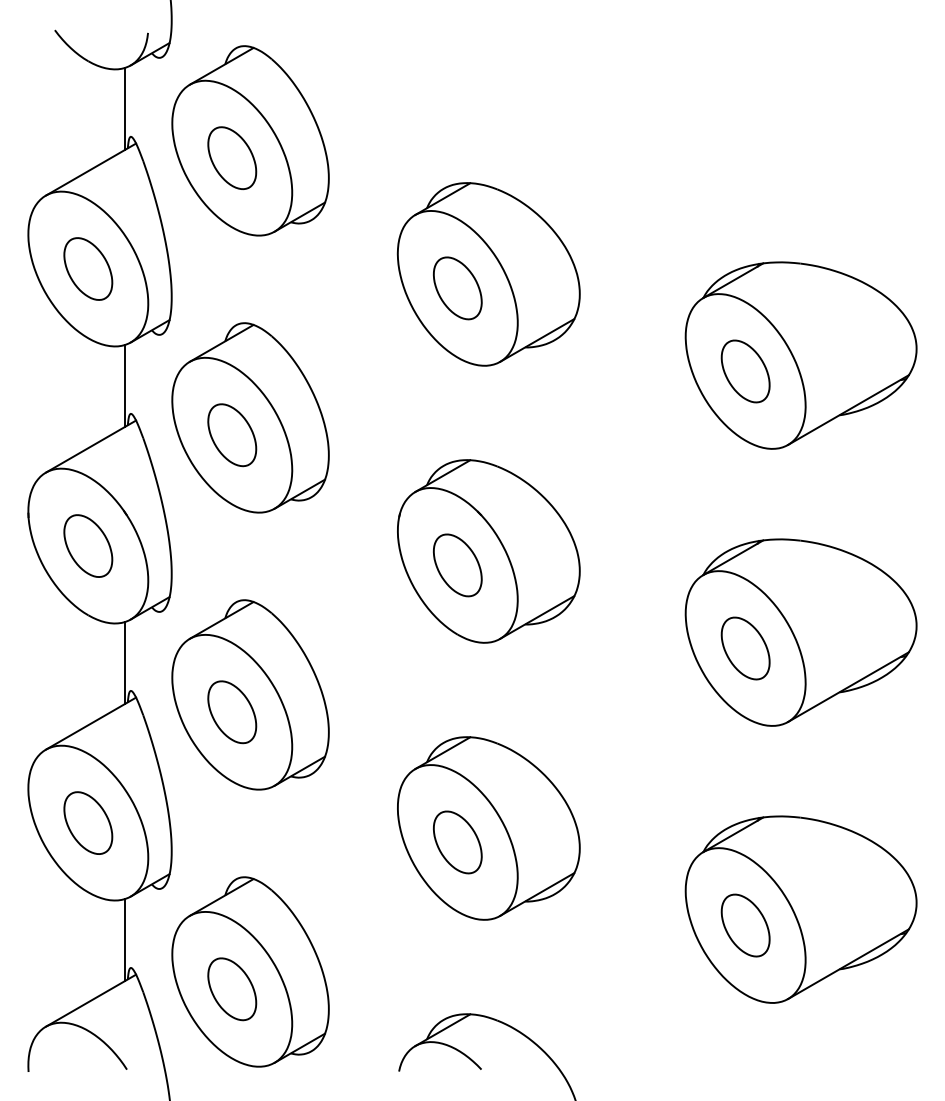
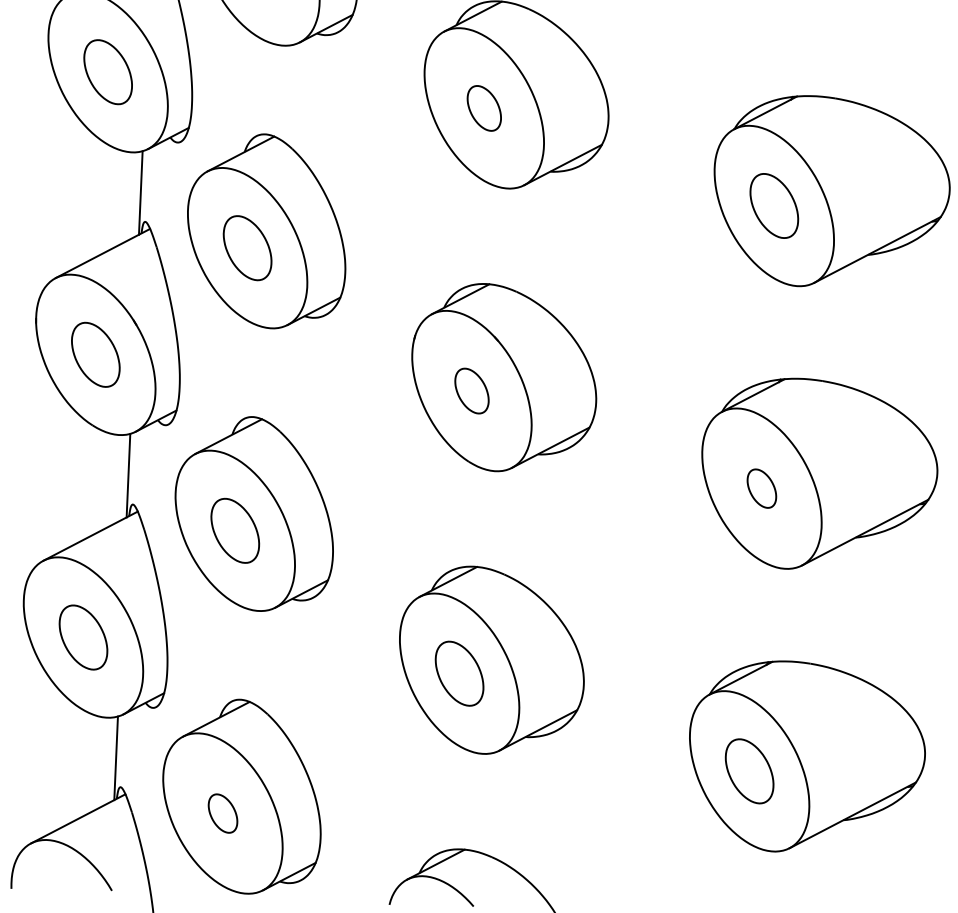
part: (457, 288) -> (483, 108), size x0.7
part: (457, 565) -> (471, 391), size x0.7
part: (745, 648) -> (761, 488), size x0.6
part: (232, 989) -> (223, 813), size x0.6

